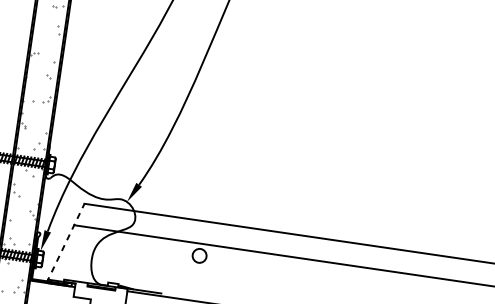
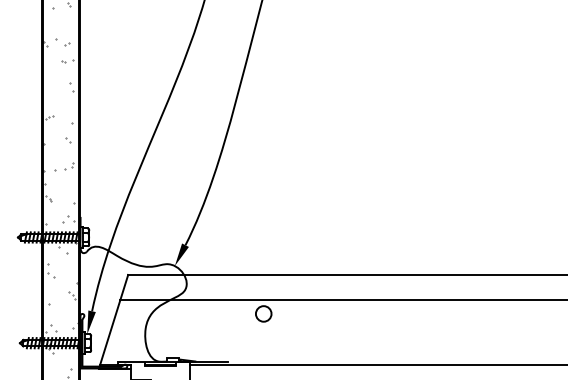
line: (65, 243) -> (113, 321), dashed -> solid

